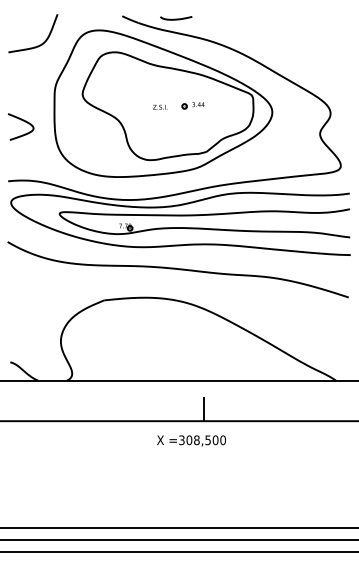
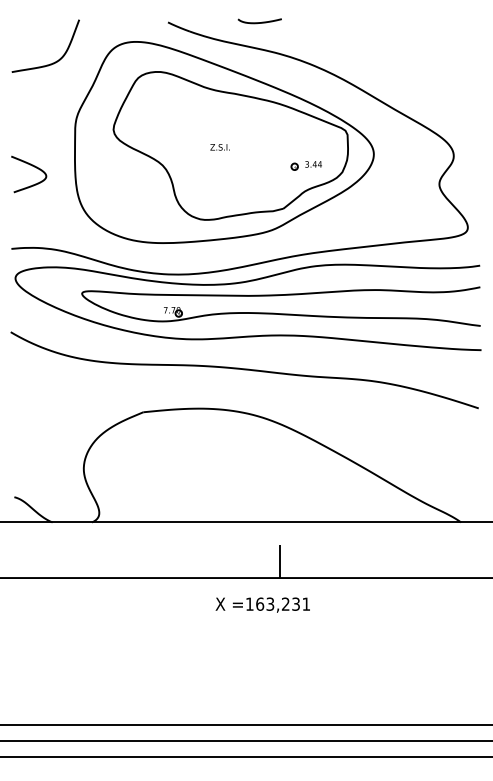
curve: (176, 18) -> (260, 21), moved
part: (192, 105) -> (305, 165), moved
text: (202, 440) -> (278, 604), =308,500 -> =163,231

